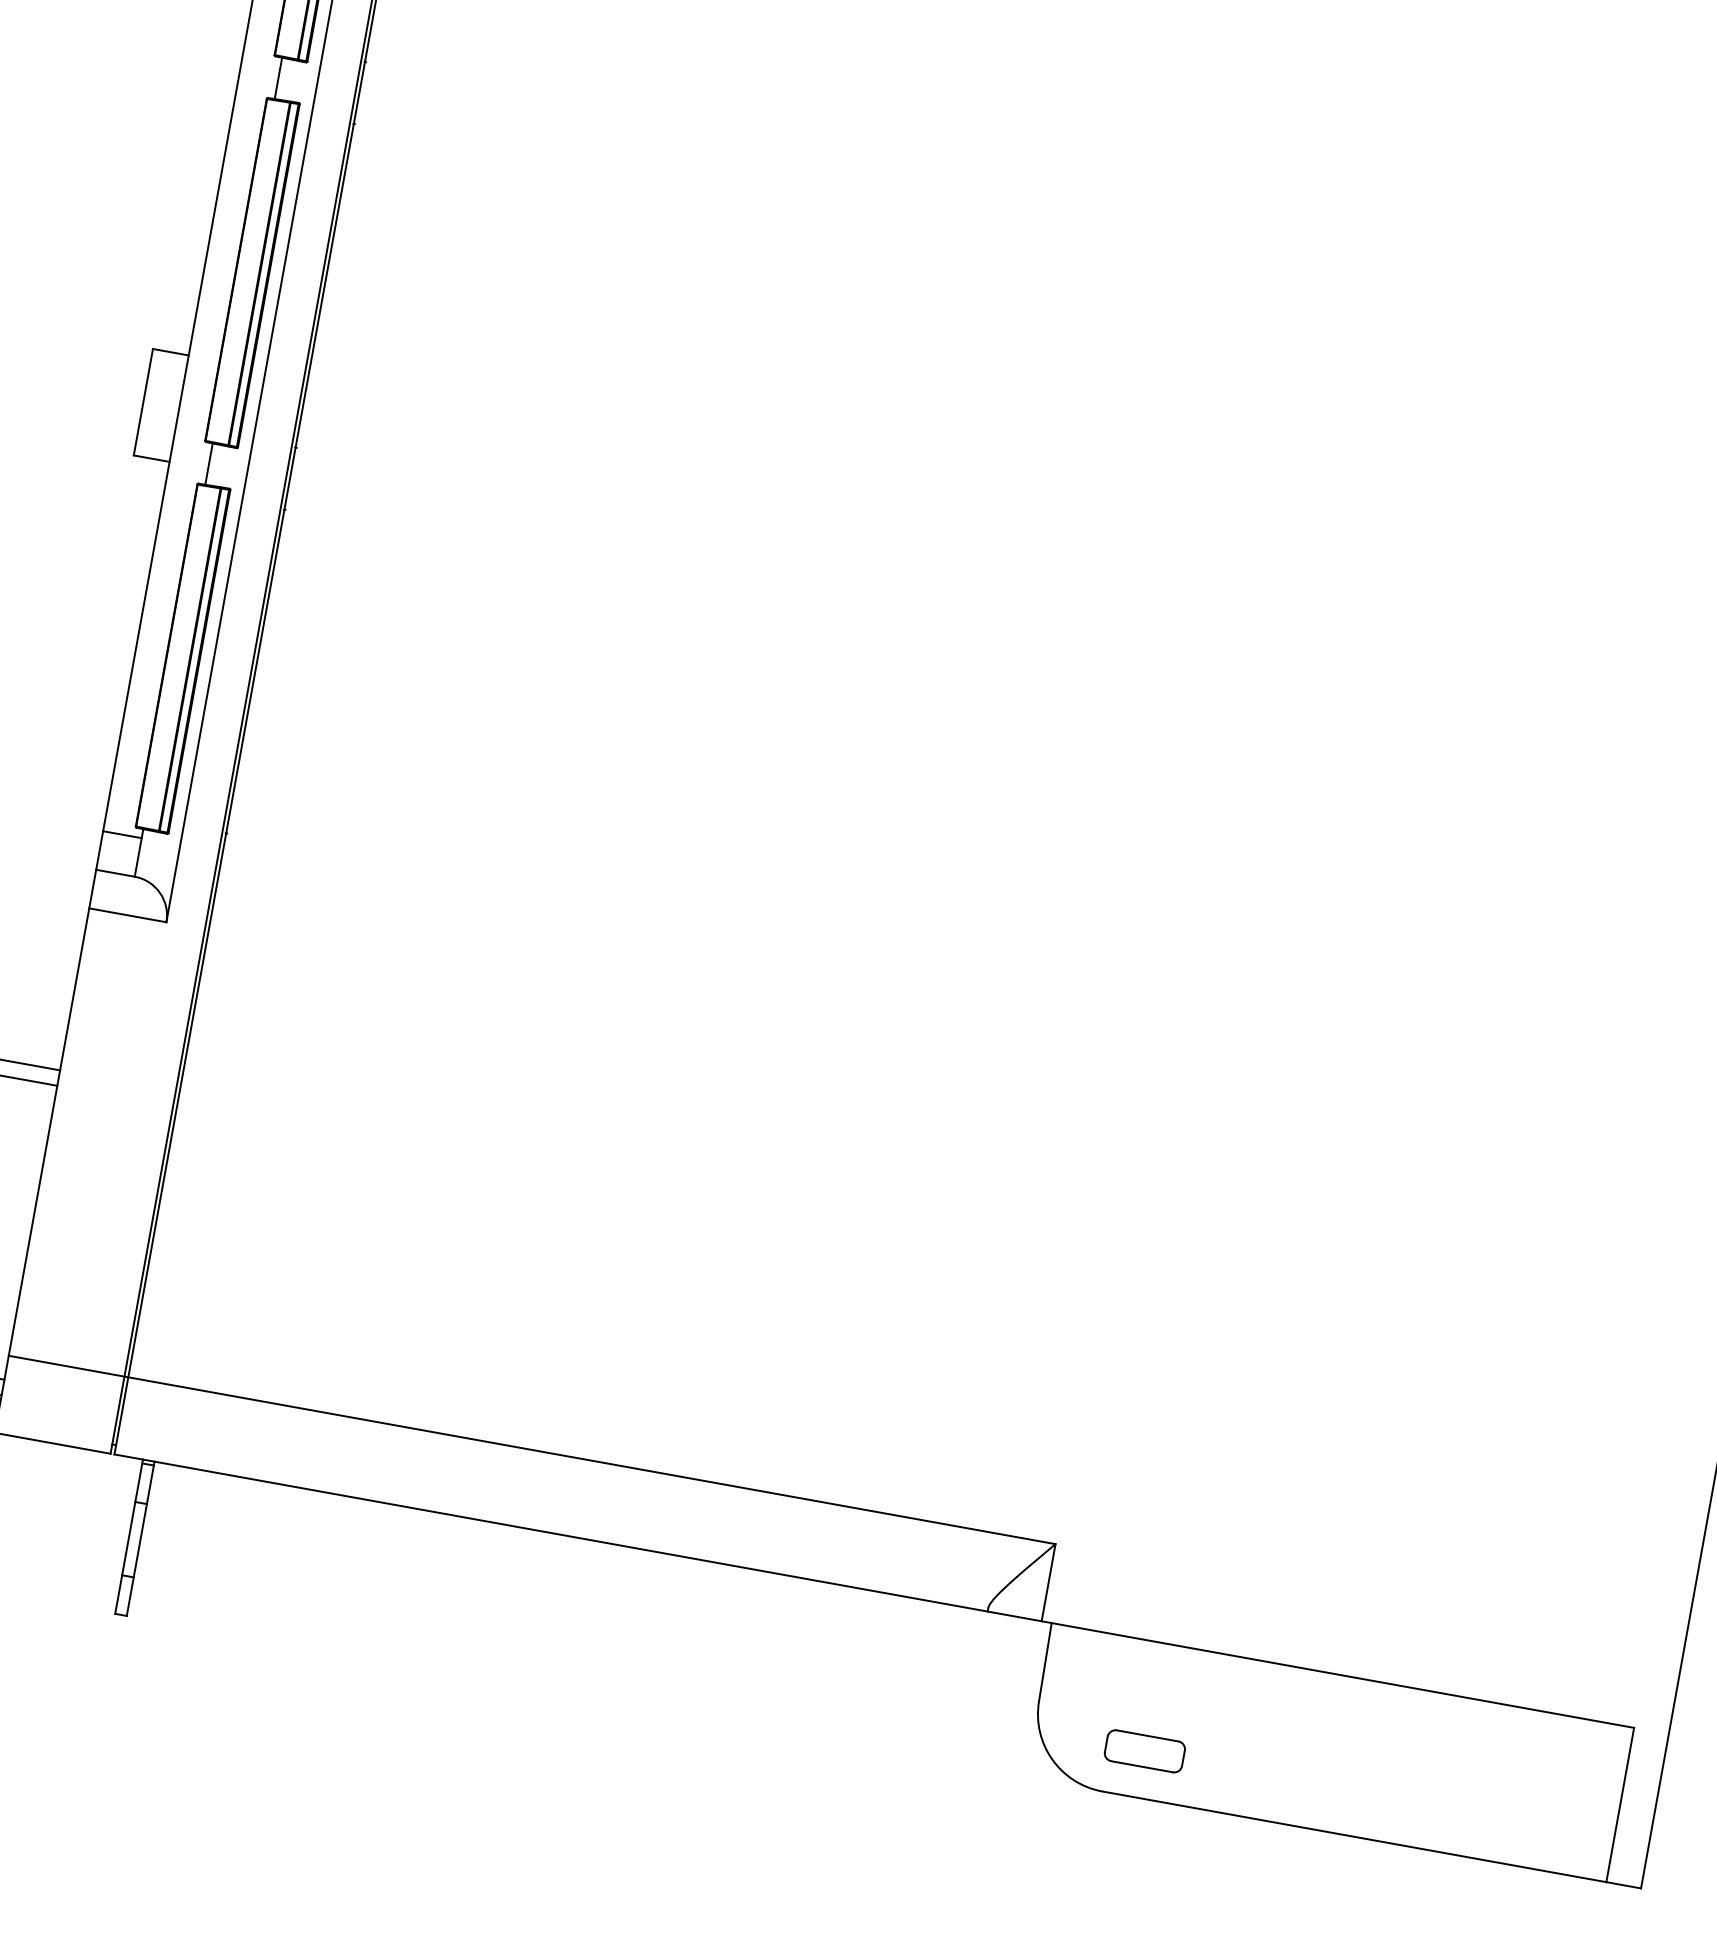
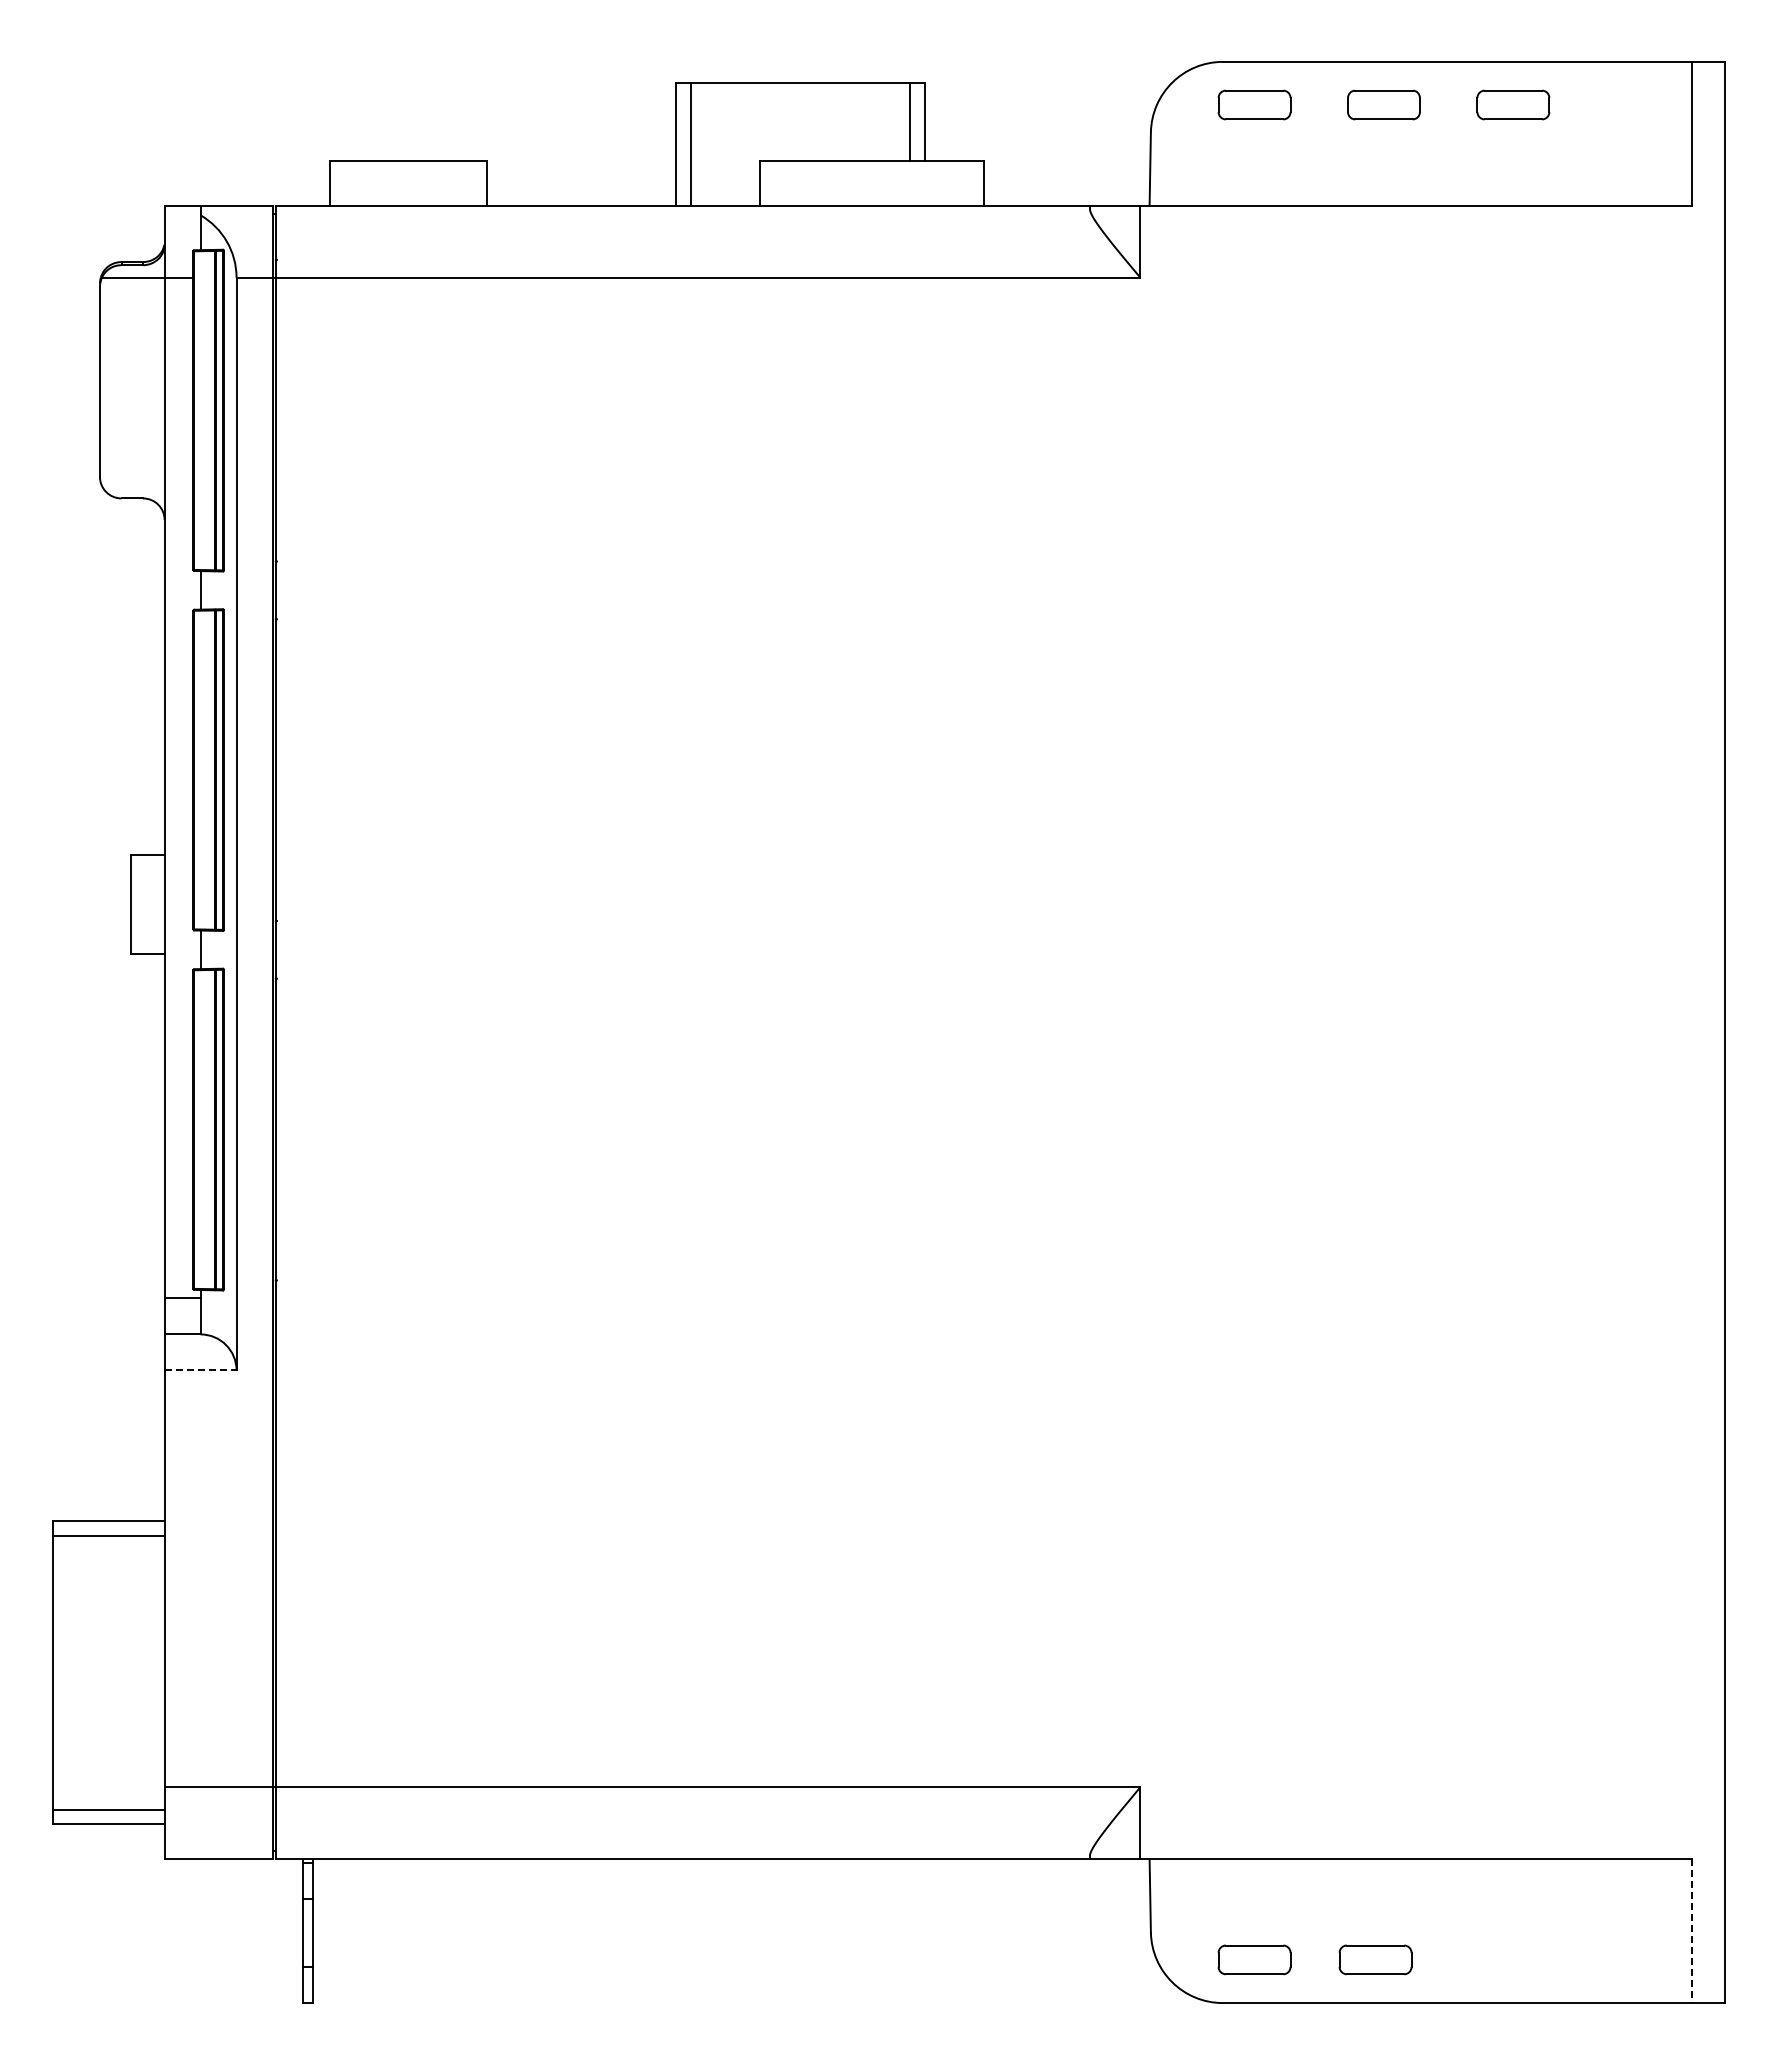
line: (127, 915) -> (200, 1370), solid -> dashed
part: (1274, 1774) -> (1375, 1959), added
line: (1620, 1805) -> (1692, 1931), solid -> dashed

